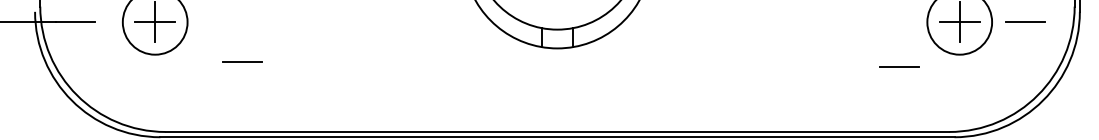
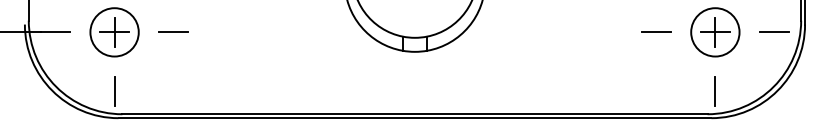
line: (1025, 21) -> (774, 31), moved
line: (242, 61) -> (173, 31), moved
line: (899, 65) -> (656, 31), moved
line: (155, 101) -> (114, 91), added
line: (959, 101) -> (715, 91), added

